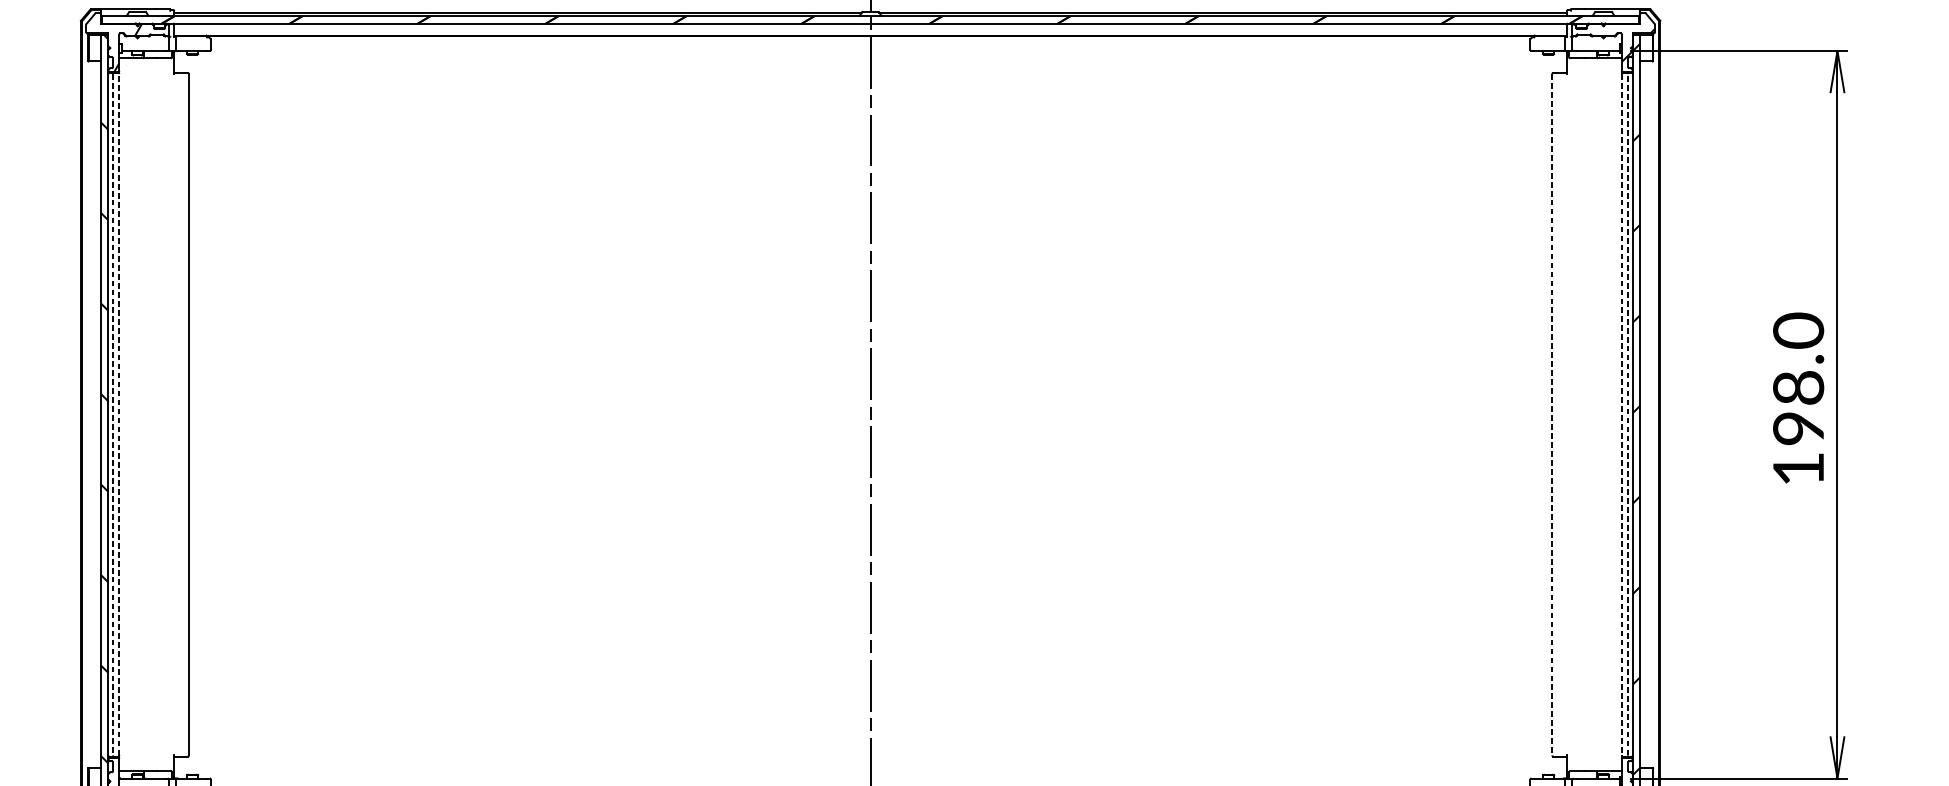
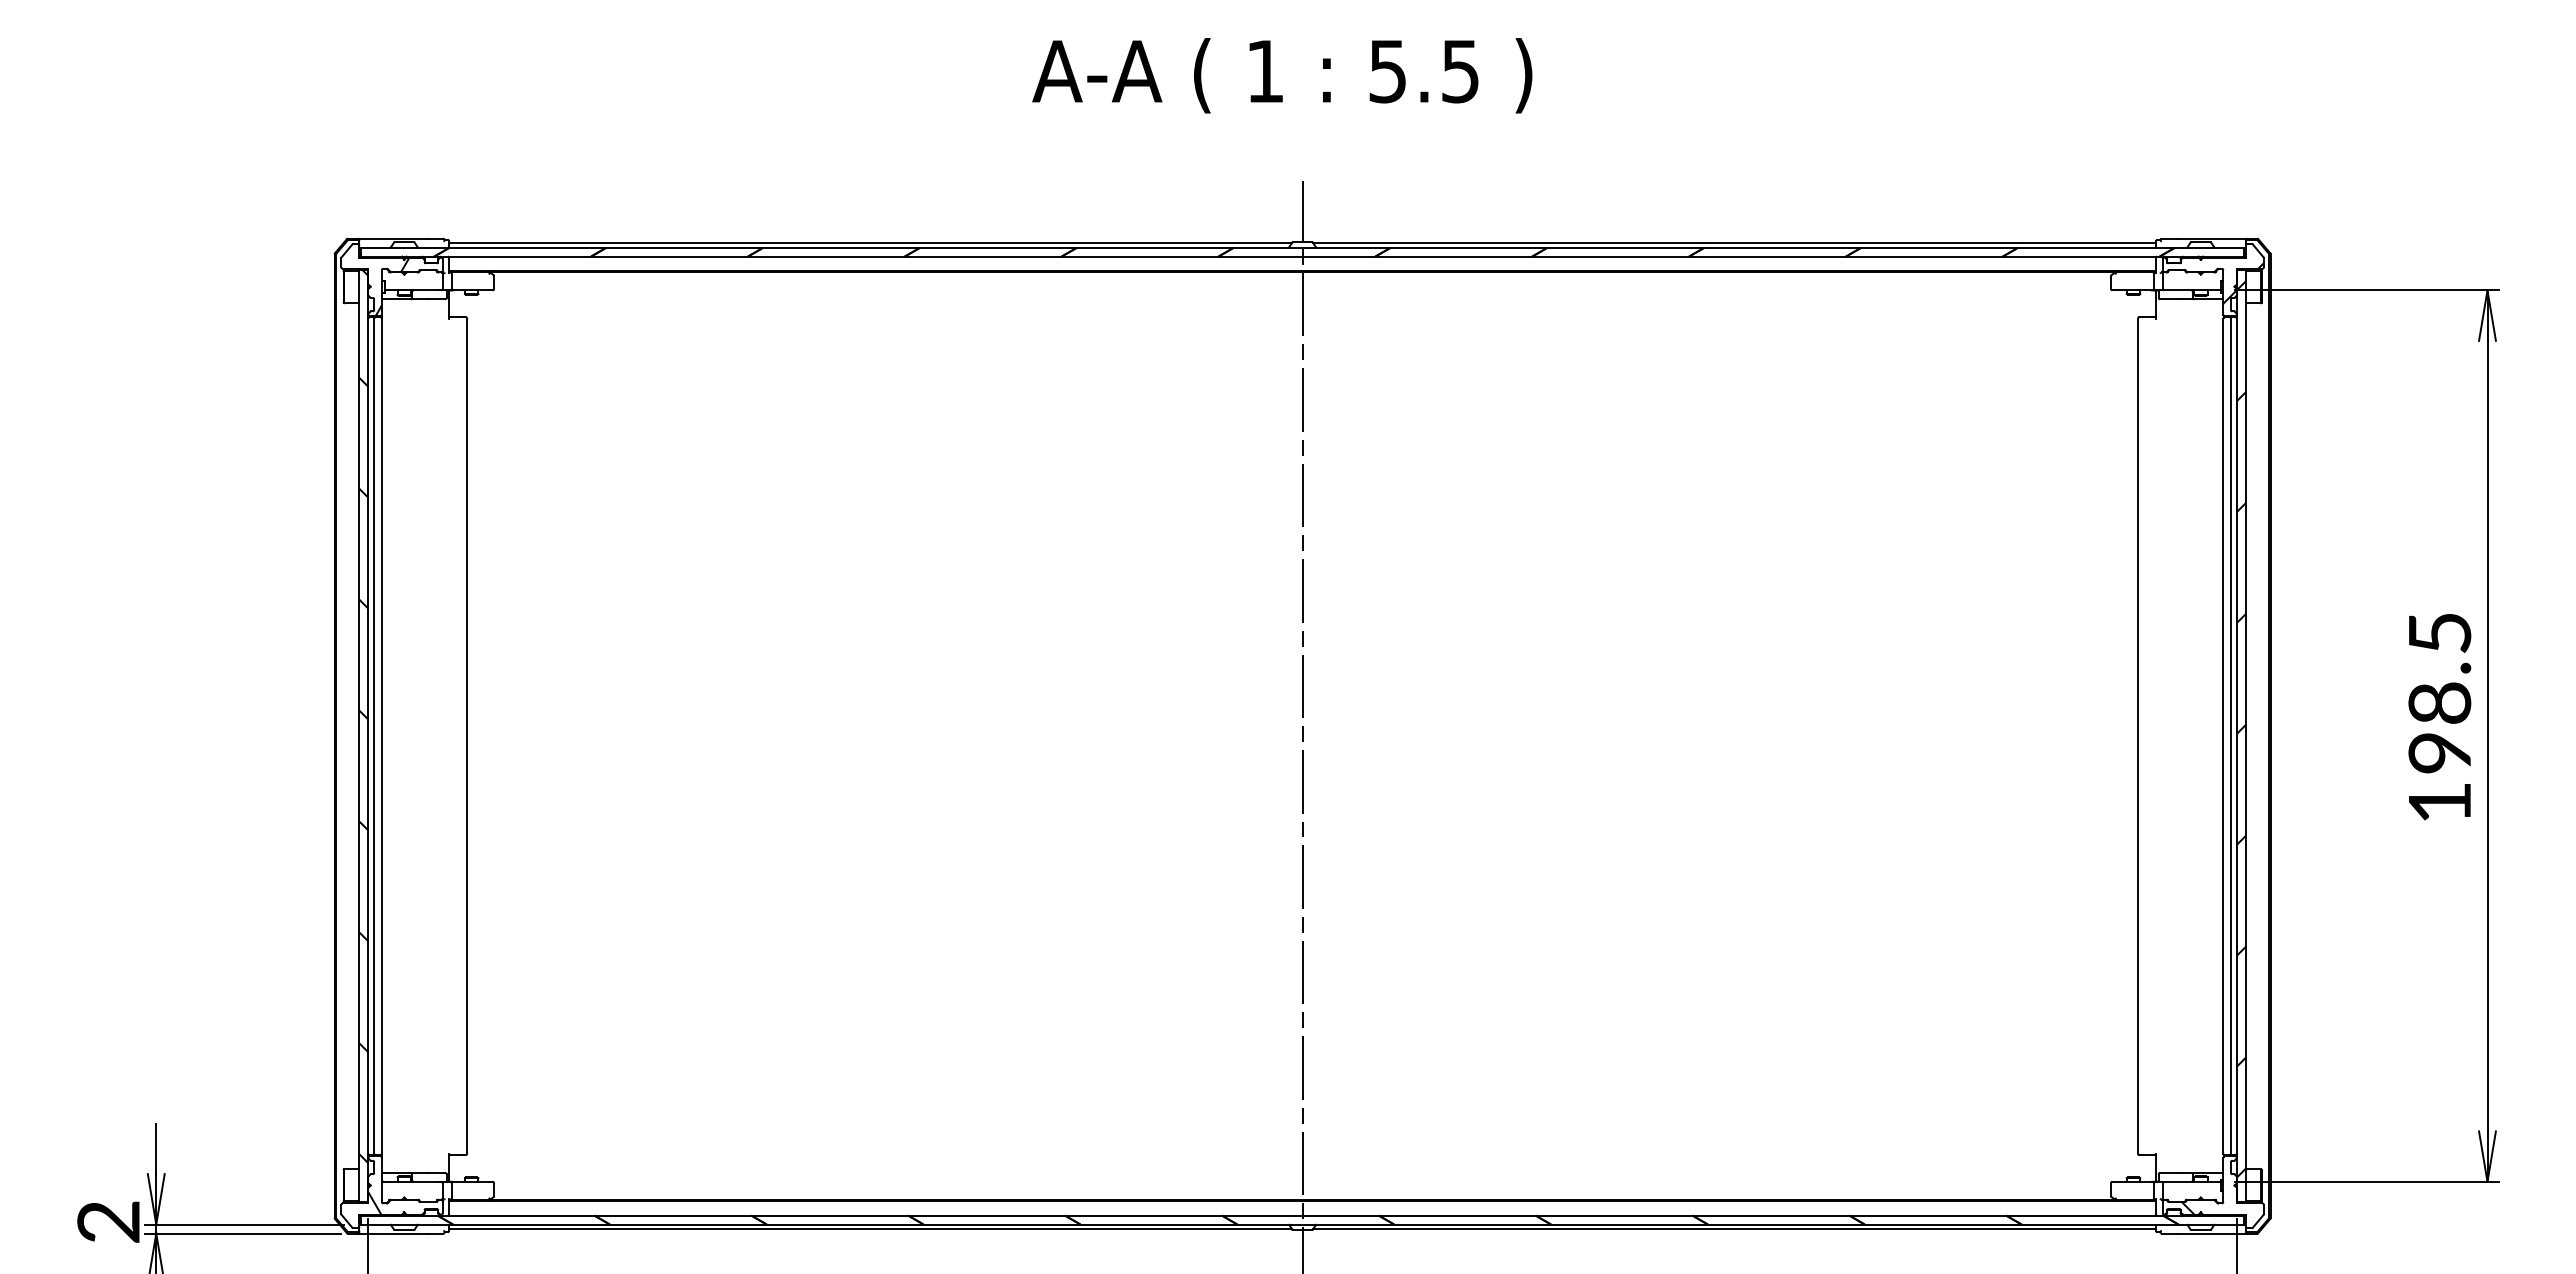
text: (1798, 330) -> (2439, 632), 198.0 -> 198.5
line: (118, 414) -> (381, 735), dashed -> solid
line: (1627, 414) -> (2230, 735), dashed -> solid
line: (113, 415) -> (374, 736), dashed -> solid
line: (1551, 415) -> (2137, 736), dashed -> solid
line: (1622, 415) -> (2223, 736), dashed -> solid

